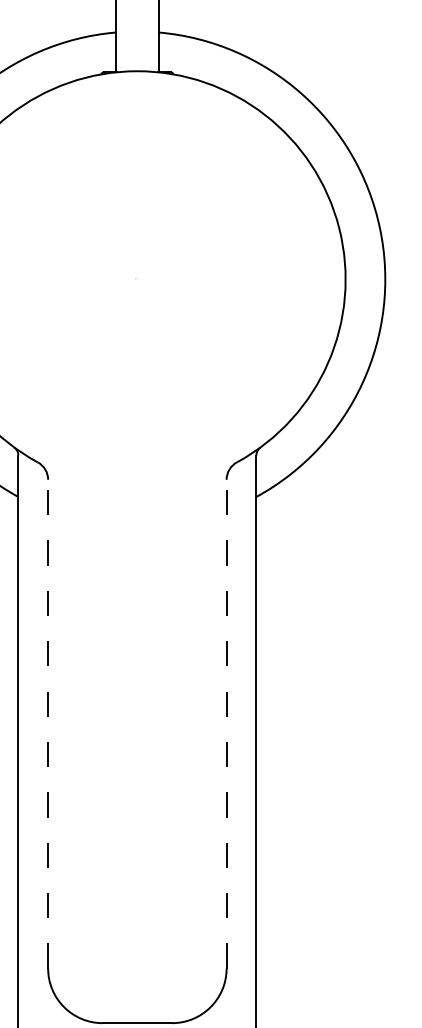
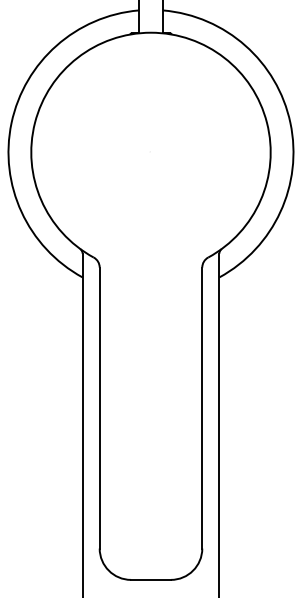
line: (47, 723) -> (99, 407), dashed -> solid
line: (226, 723) -> (202, 407), dashed -> solid

